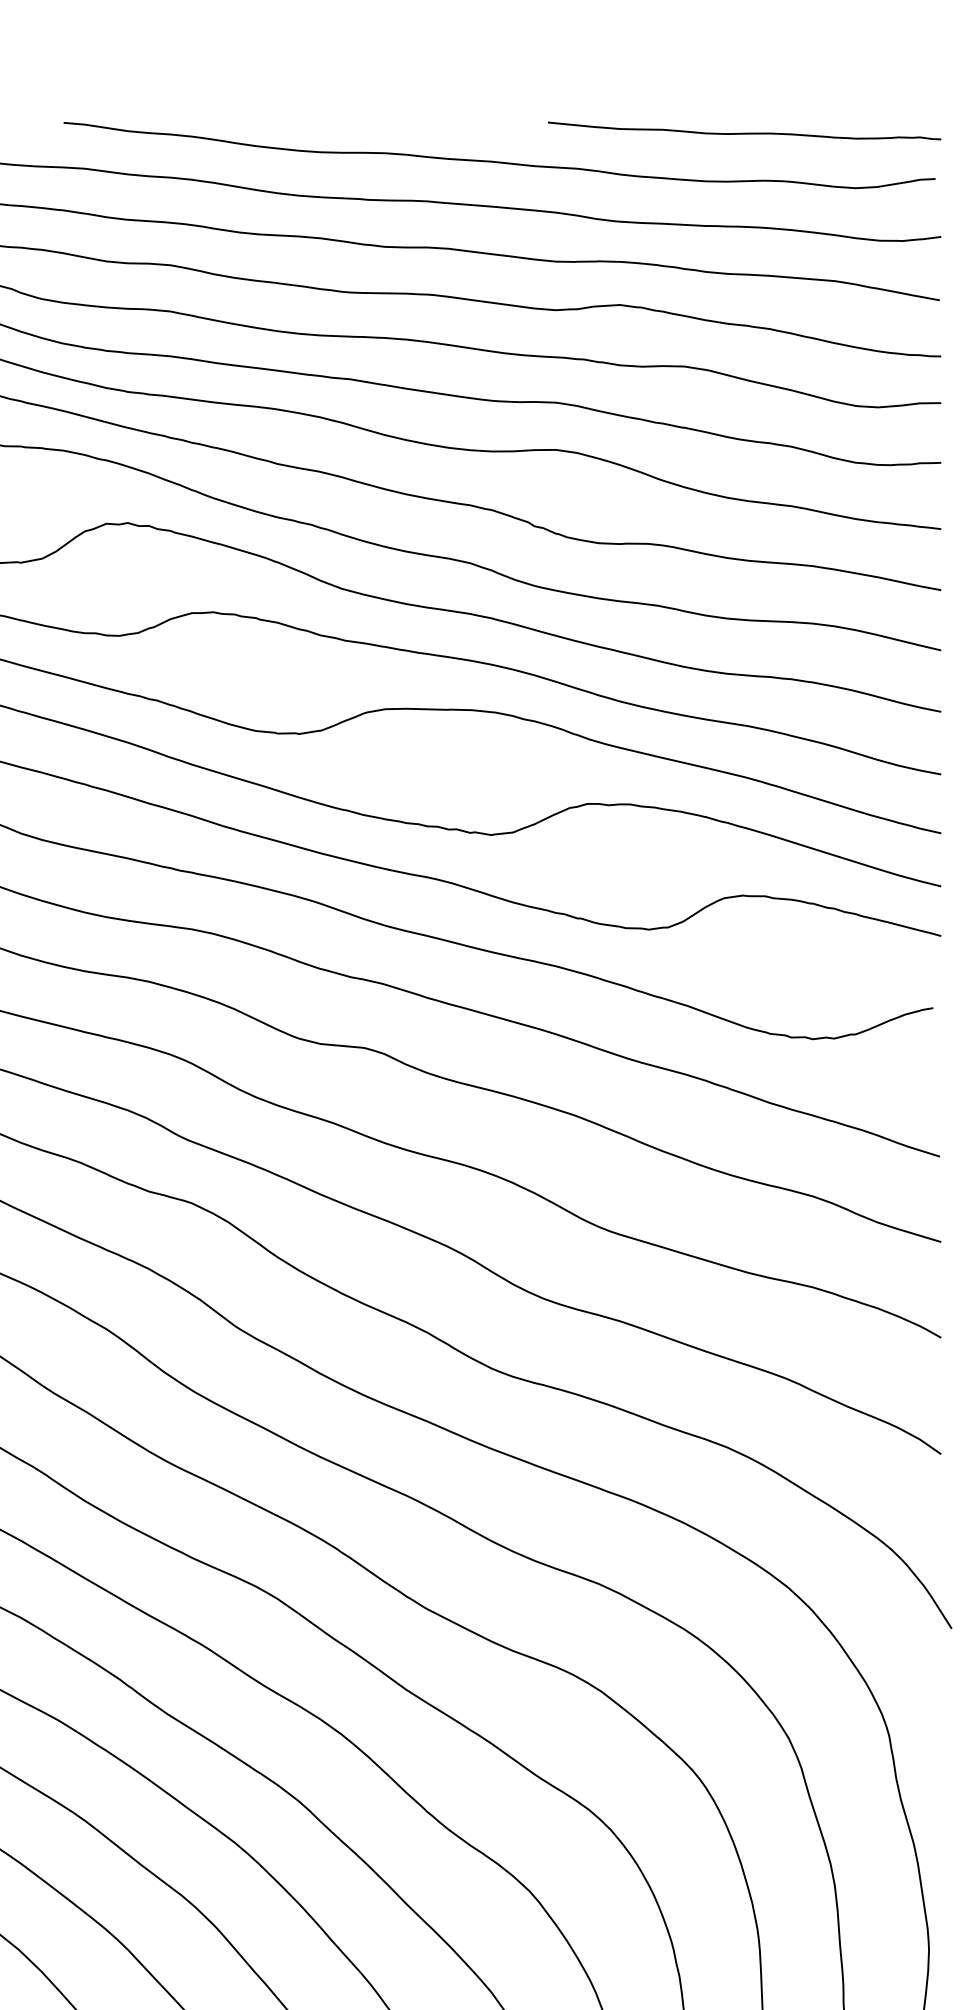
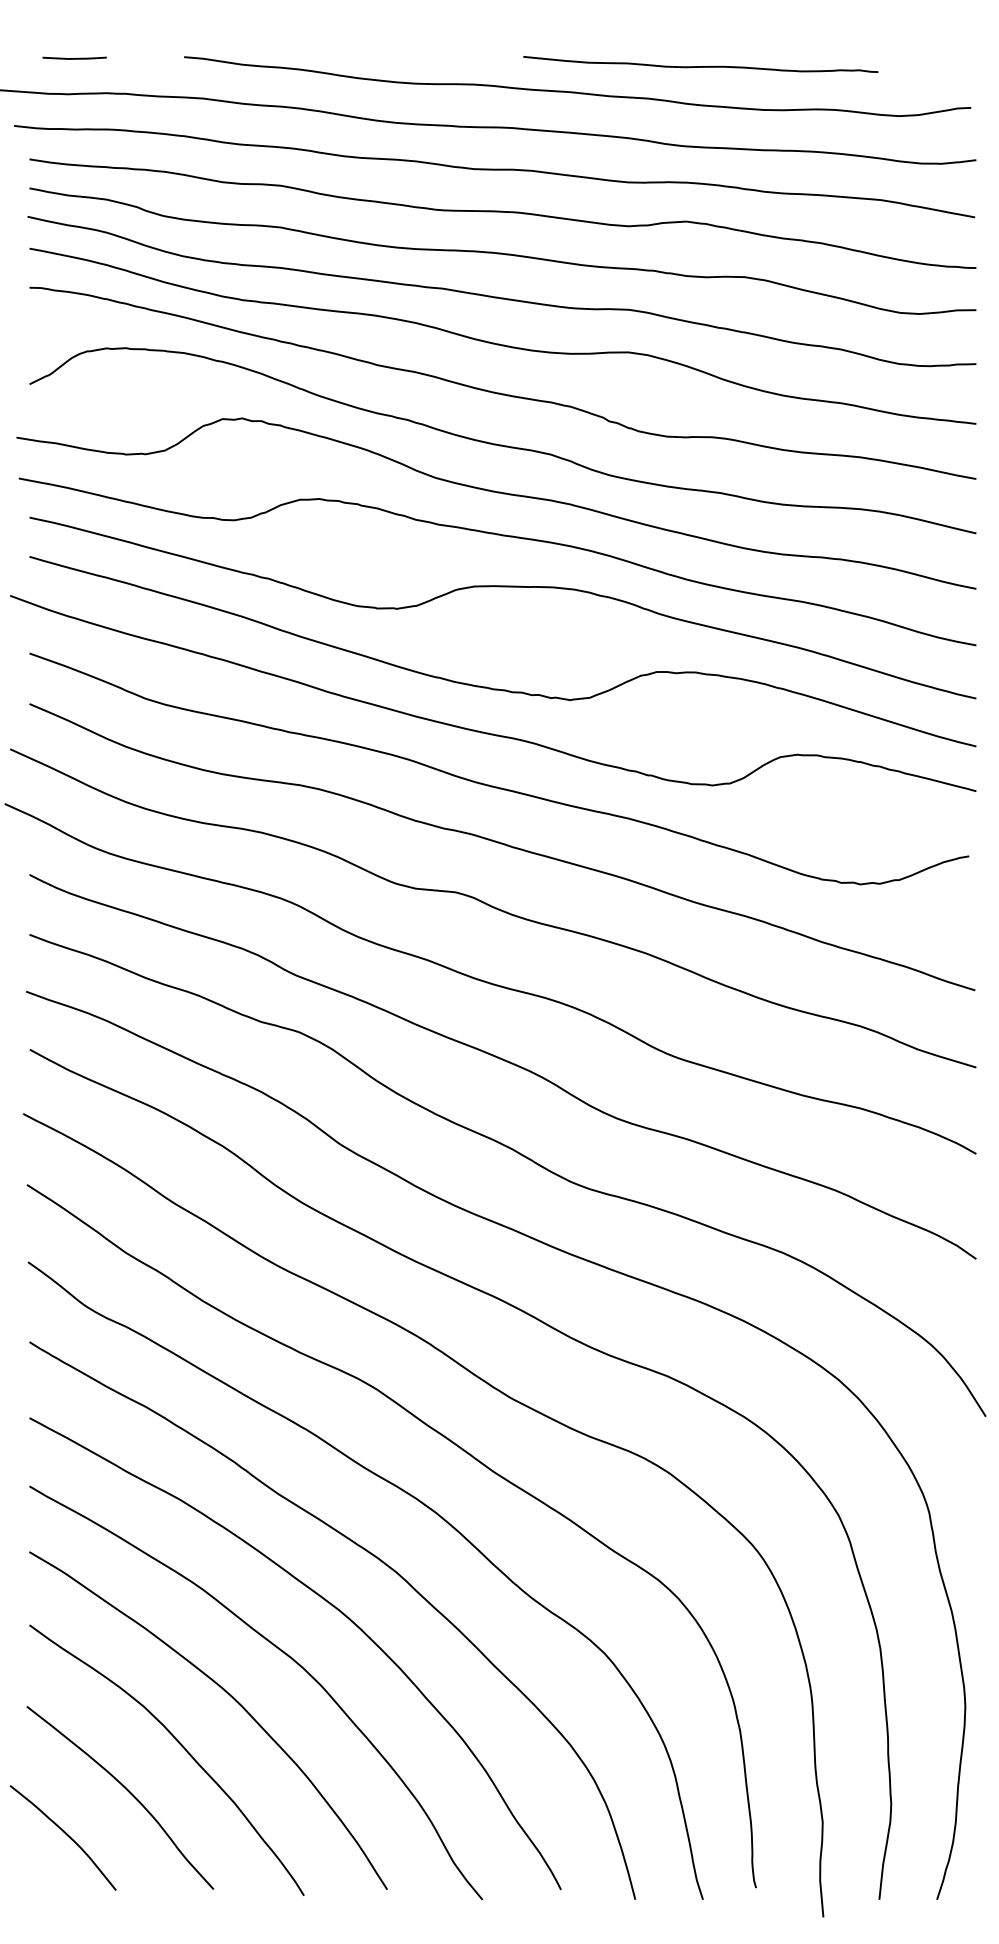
curve: (744, 133) -> (700, 66), moved

